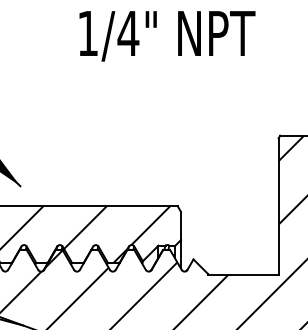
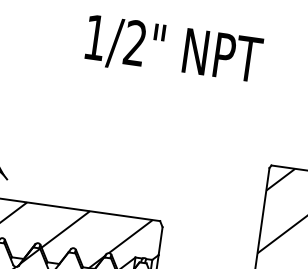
text: (128, 32) -> (135, 42), 1/4" -> 1/2"

